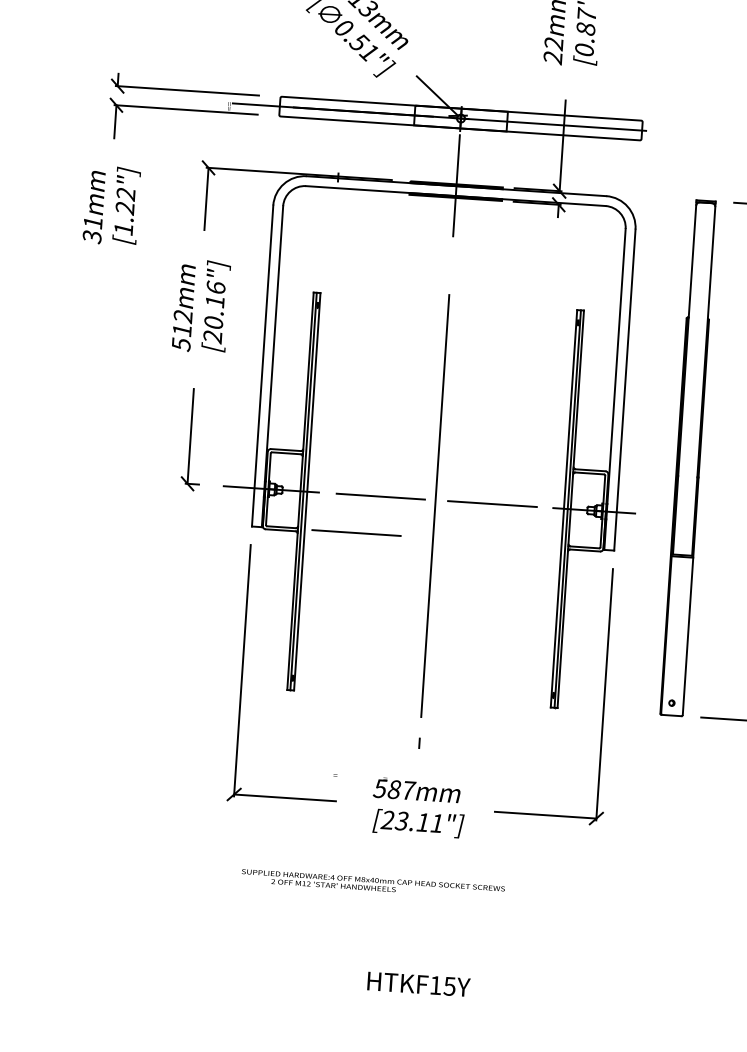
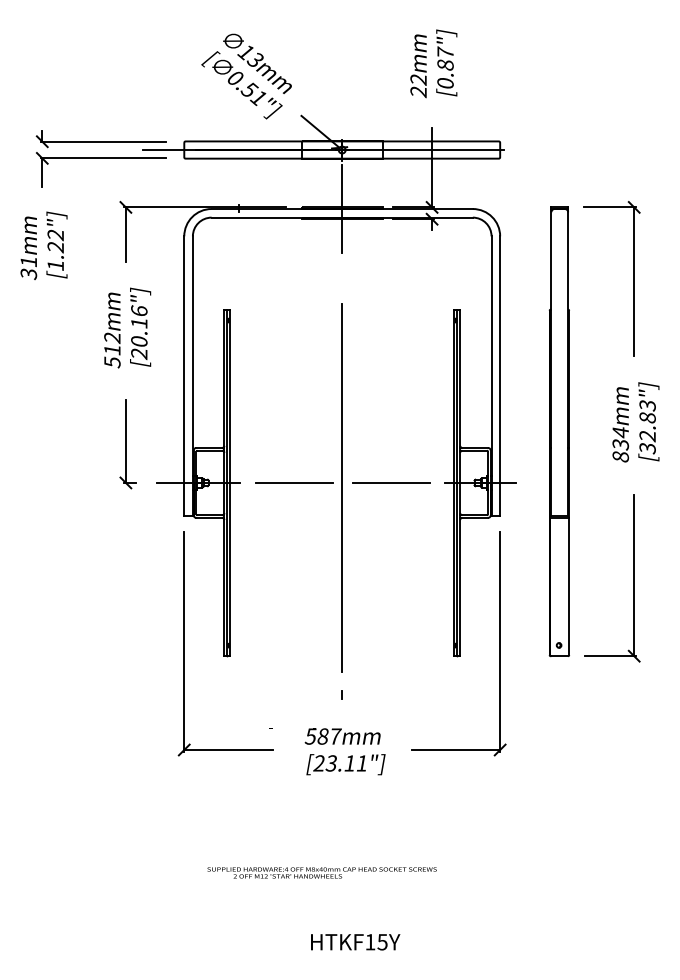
line: (356, 532) -> (275, 515), removed
text: (372, 883) -> (321, 872), moved
text: (418, 984) -> (355, 942), moved

